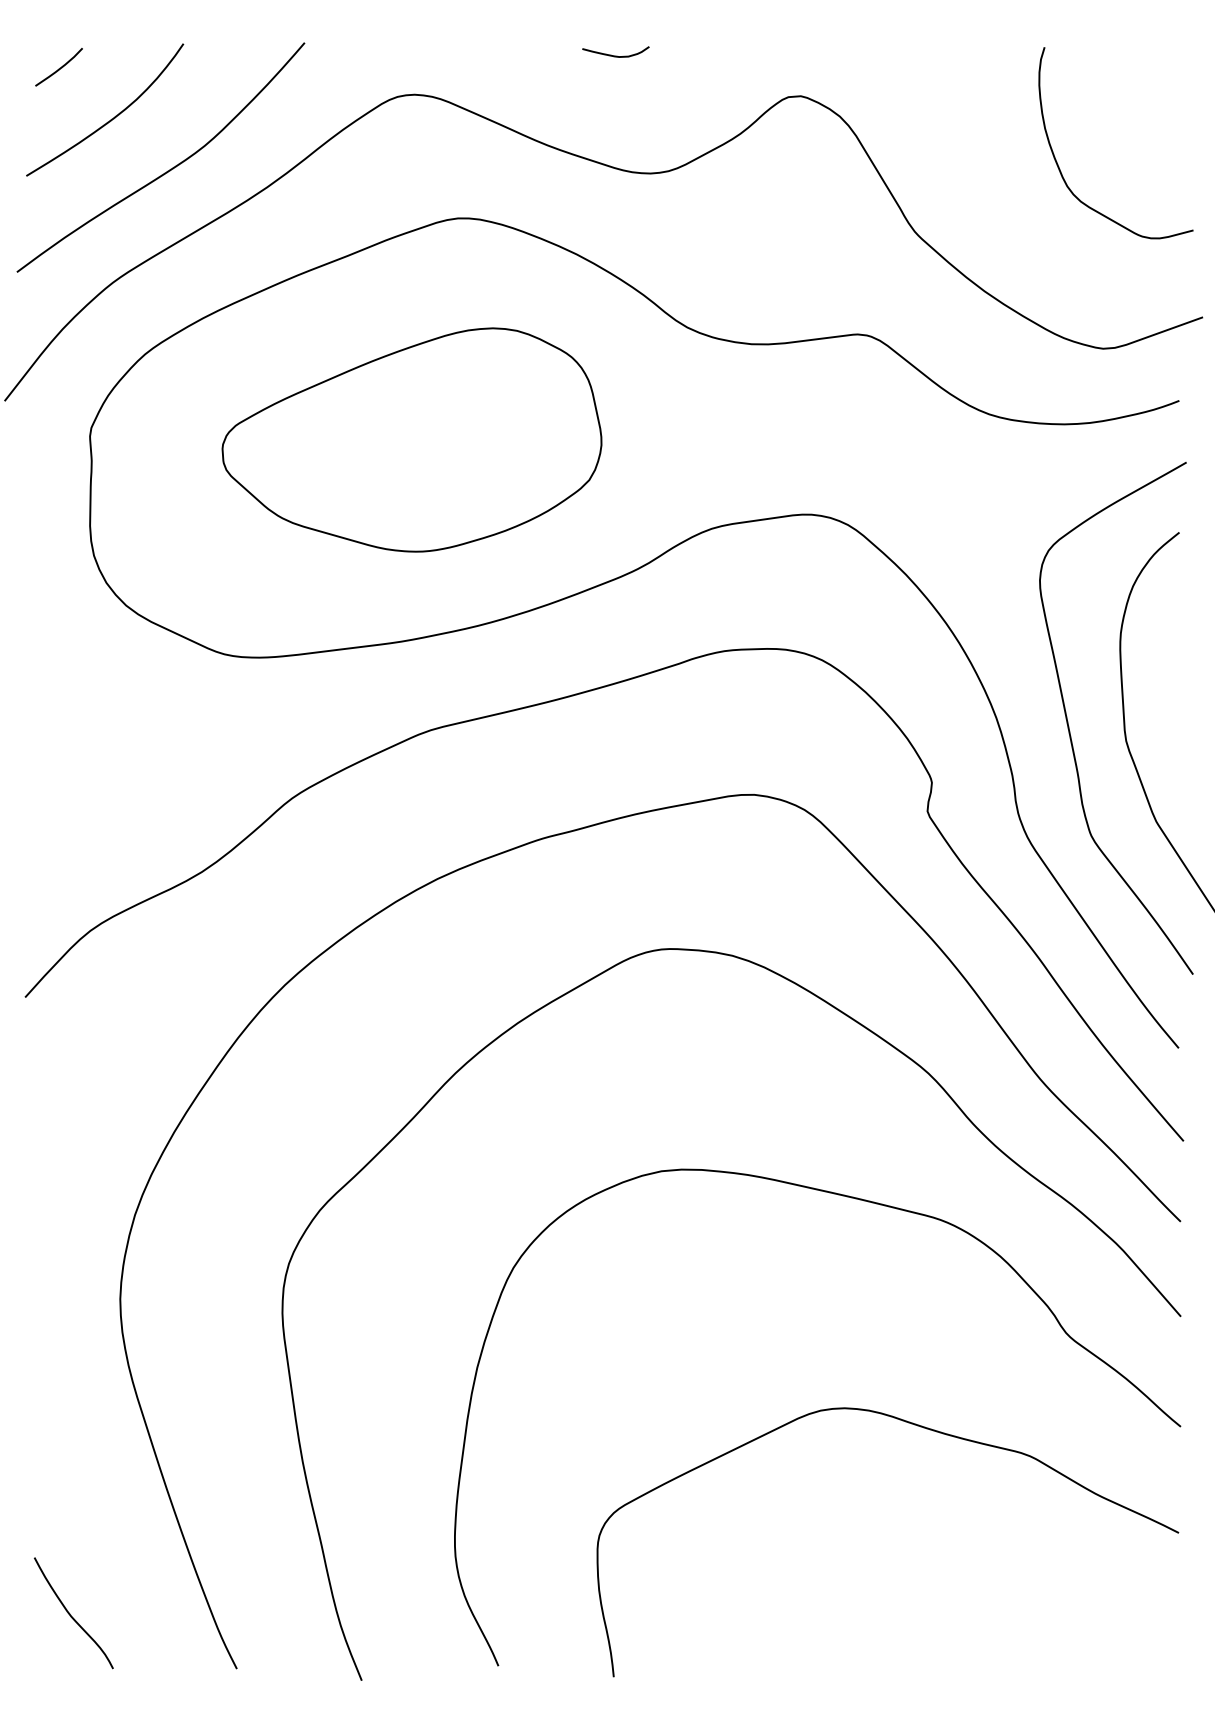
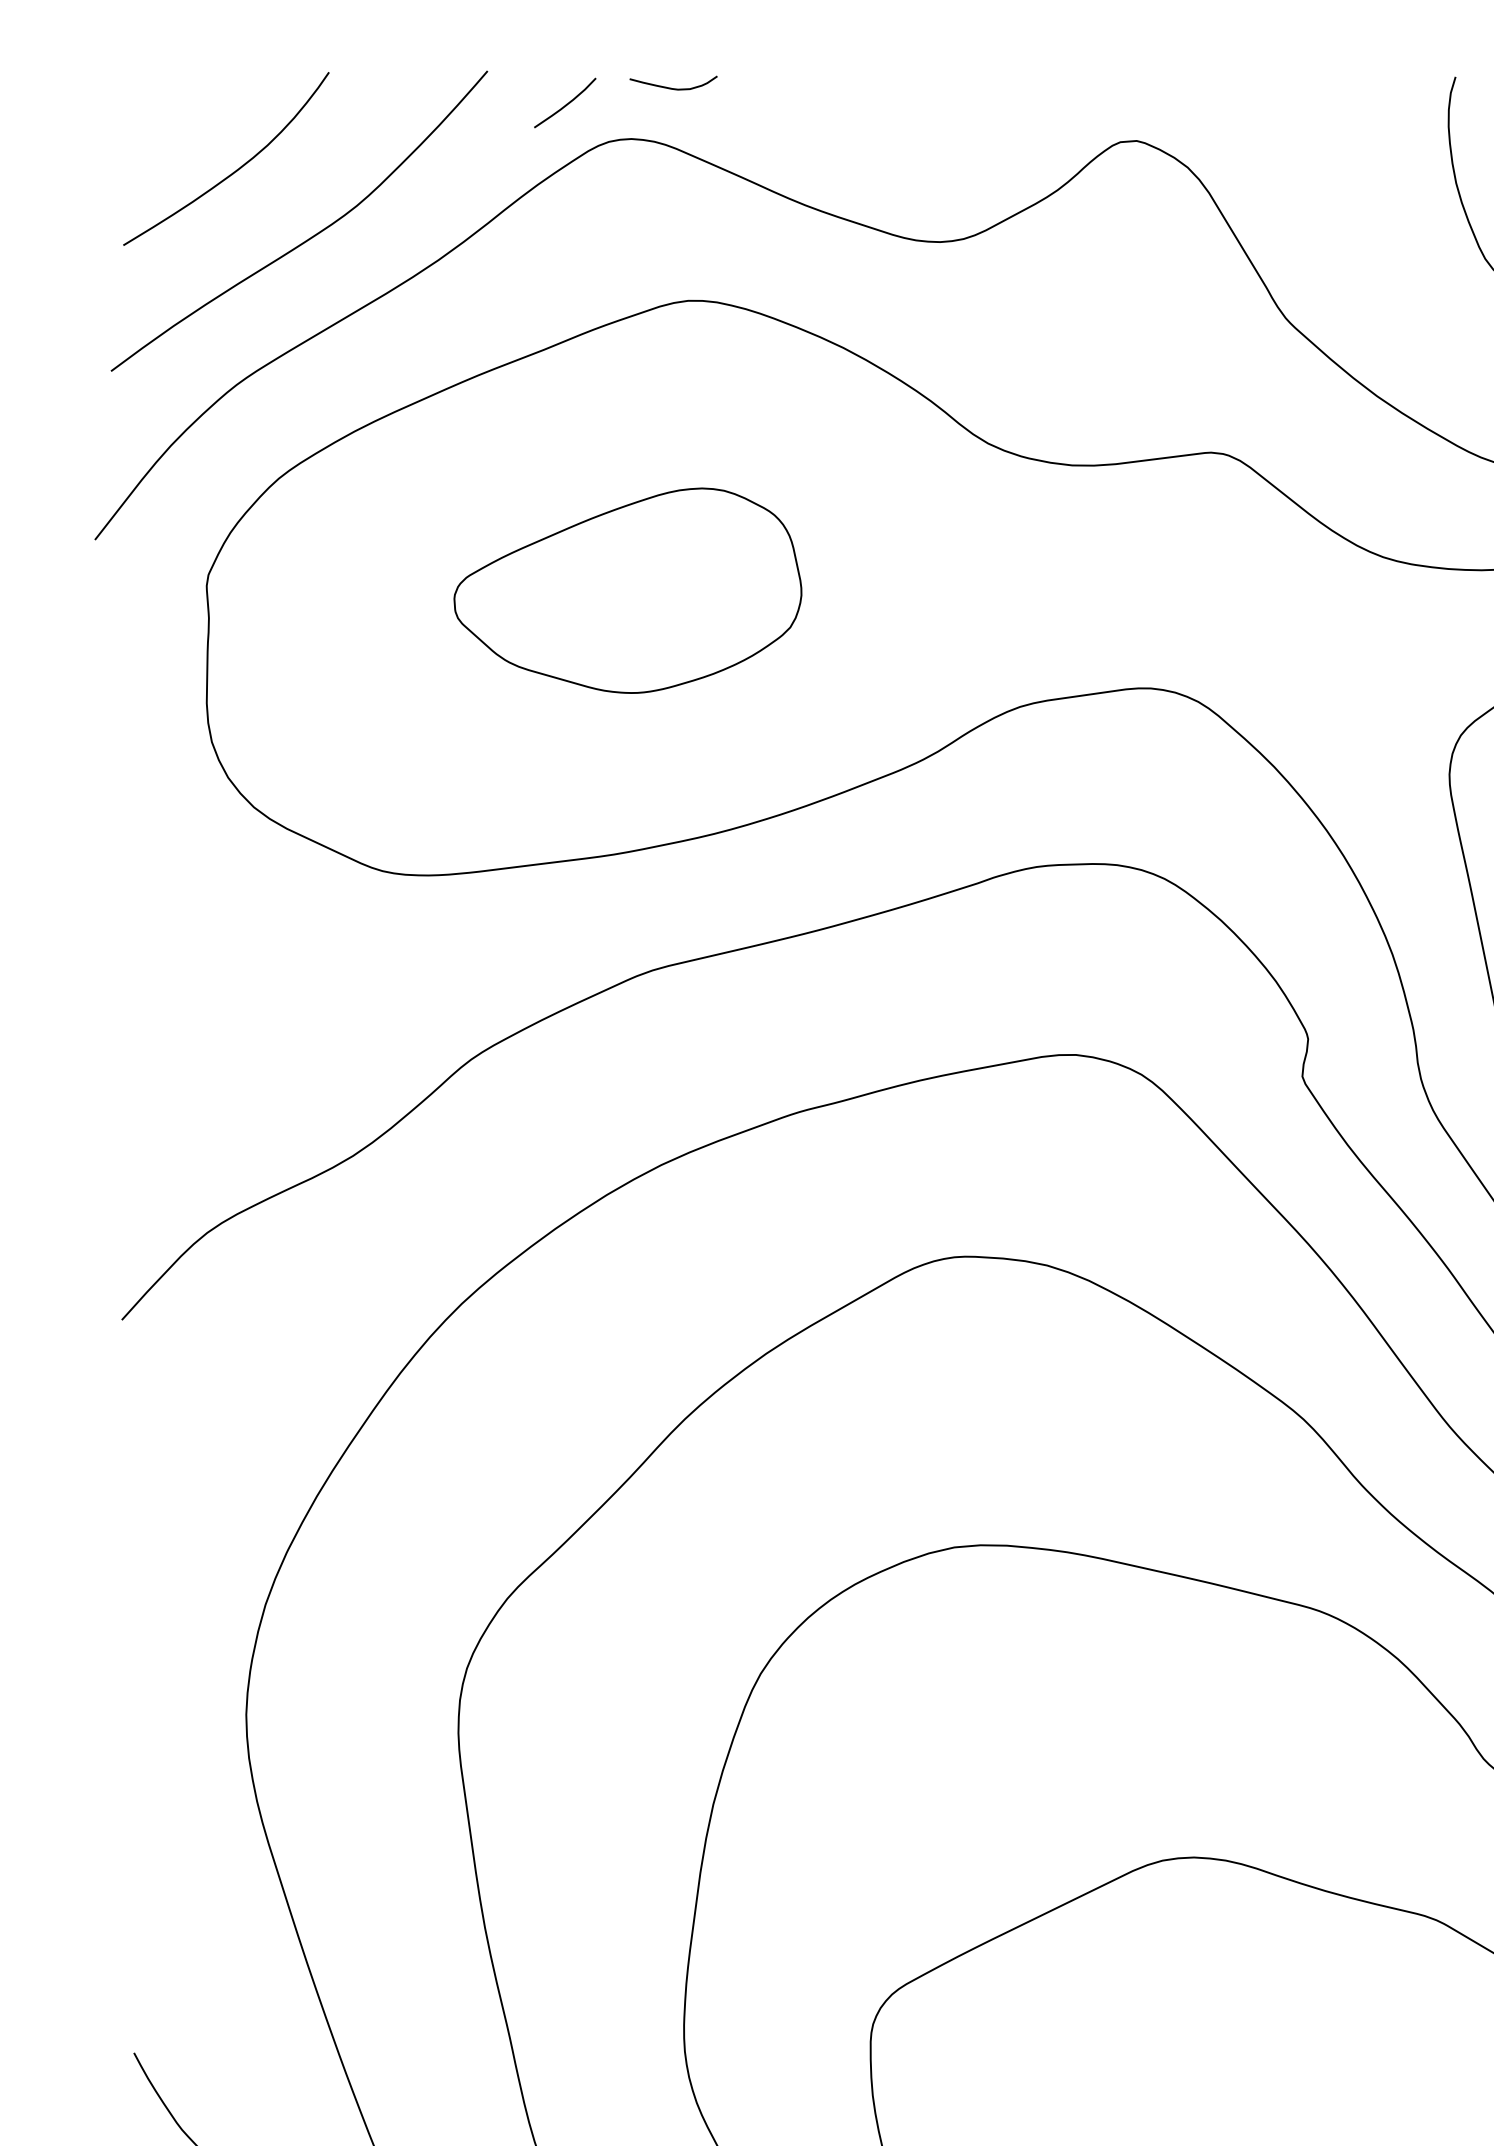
curve: (615, 55) -> (673, 87), moved
curve: (58, 68) -> (564, 104), moved
part: (411, 439) -> (627, 590), size x0.7

